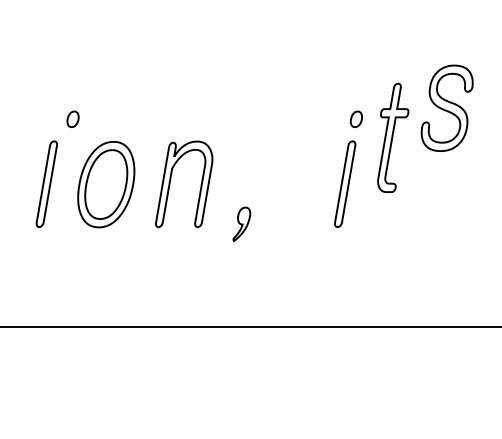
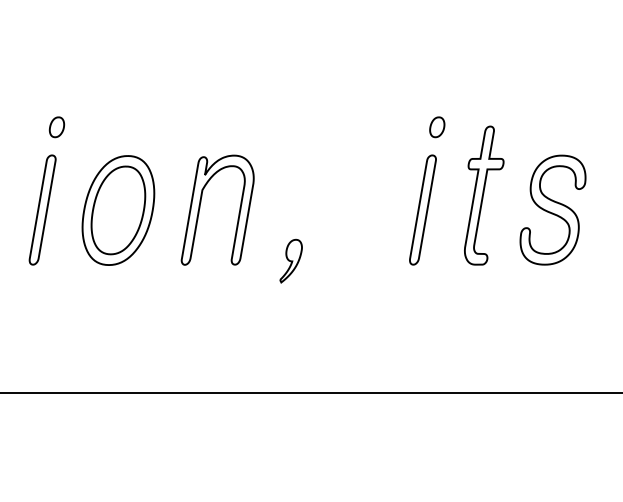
part: (446, 107) -> (552, 209), moved
part: (72, 118) -> (56, 126), moved
part: (393, 137) -> (484, 195), moved

